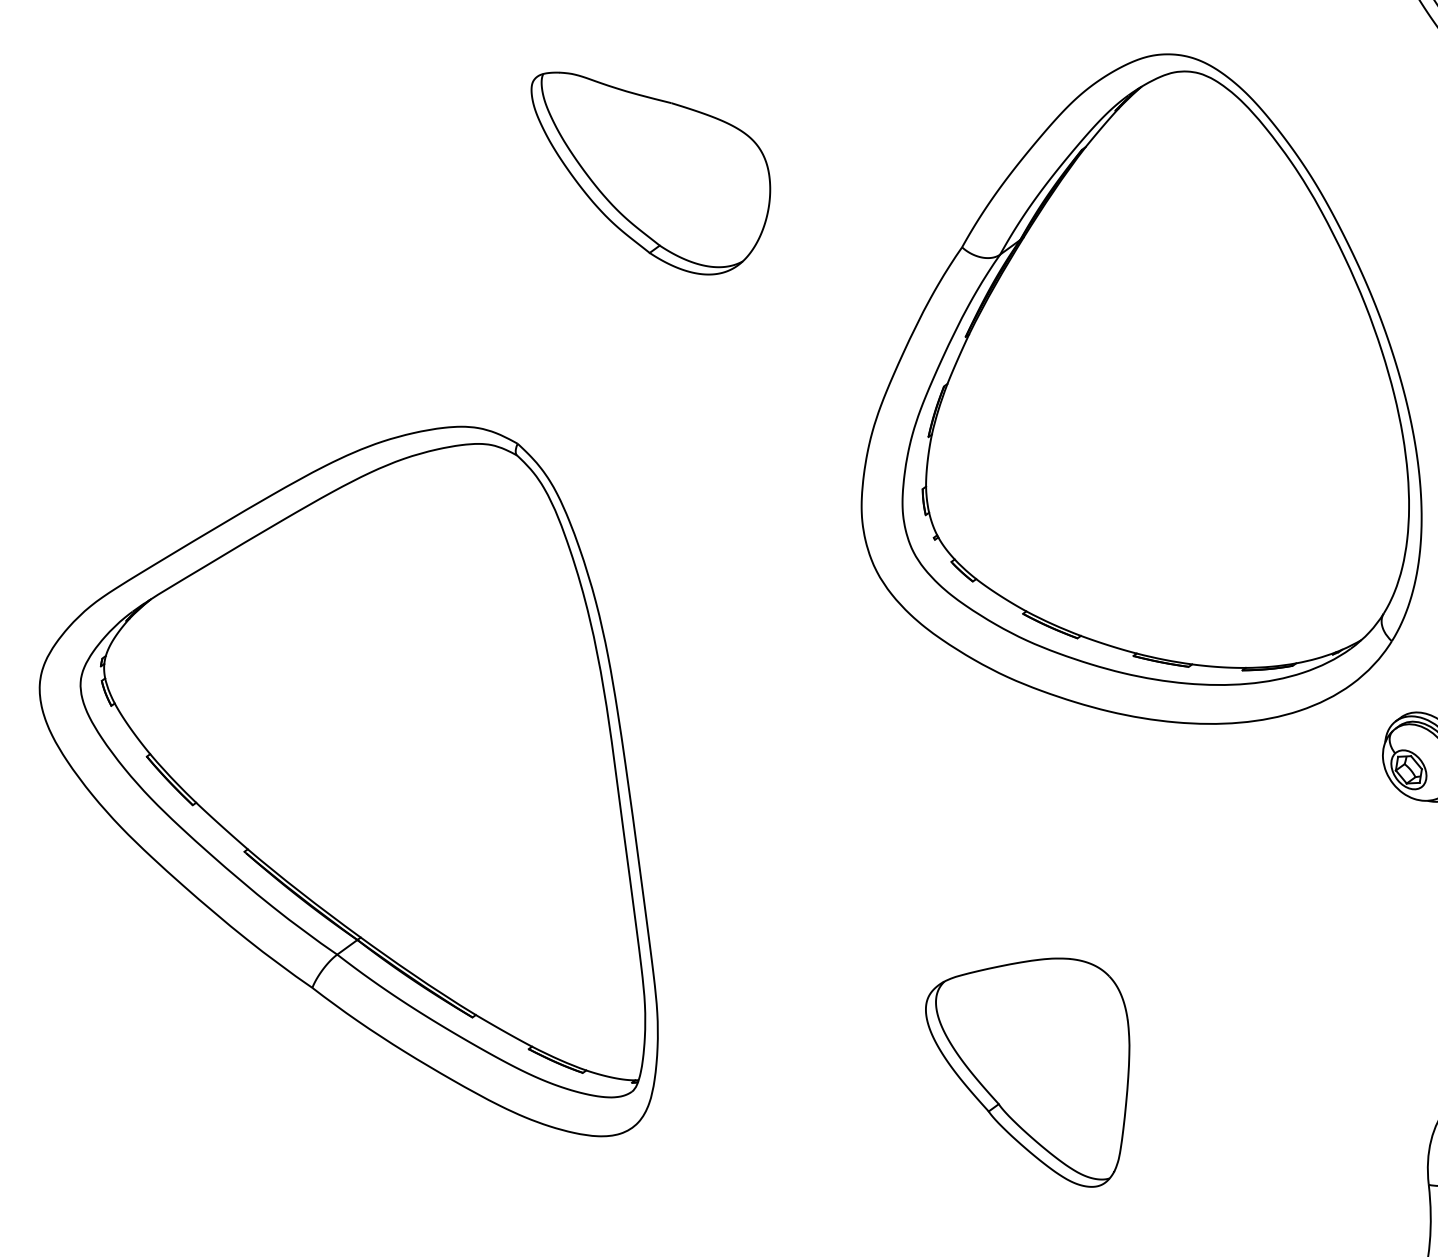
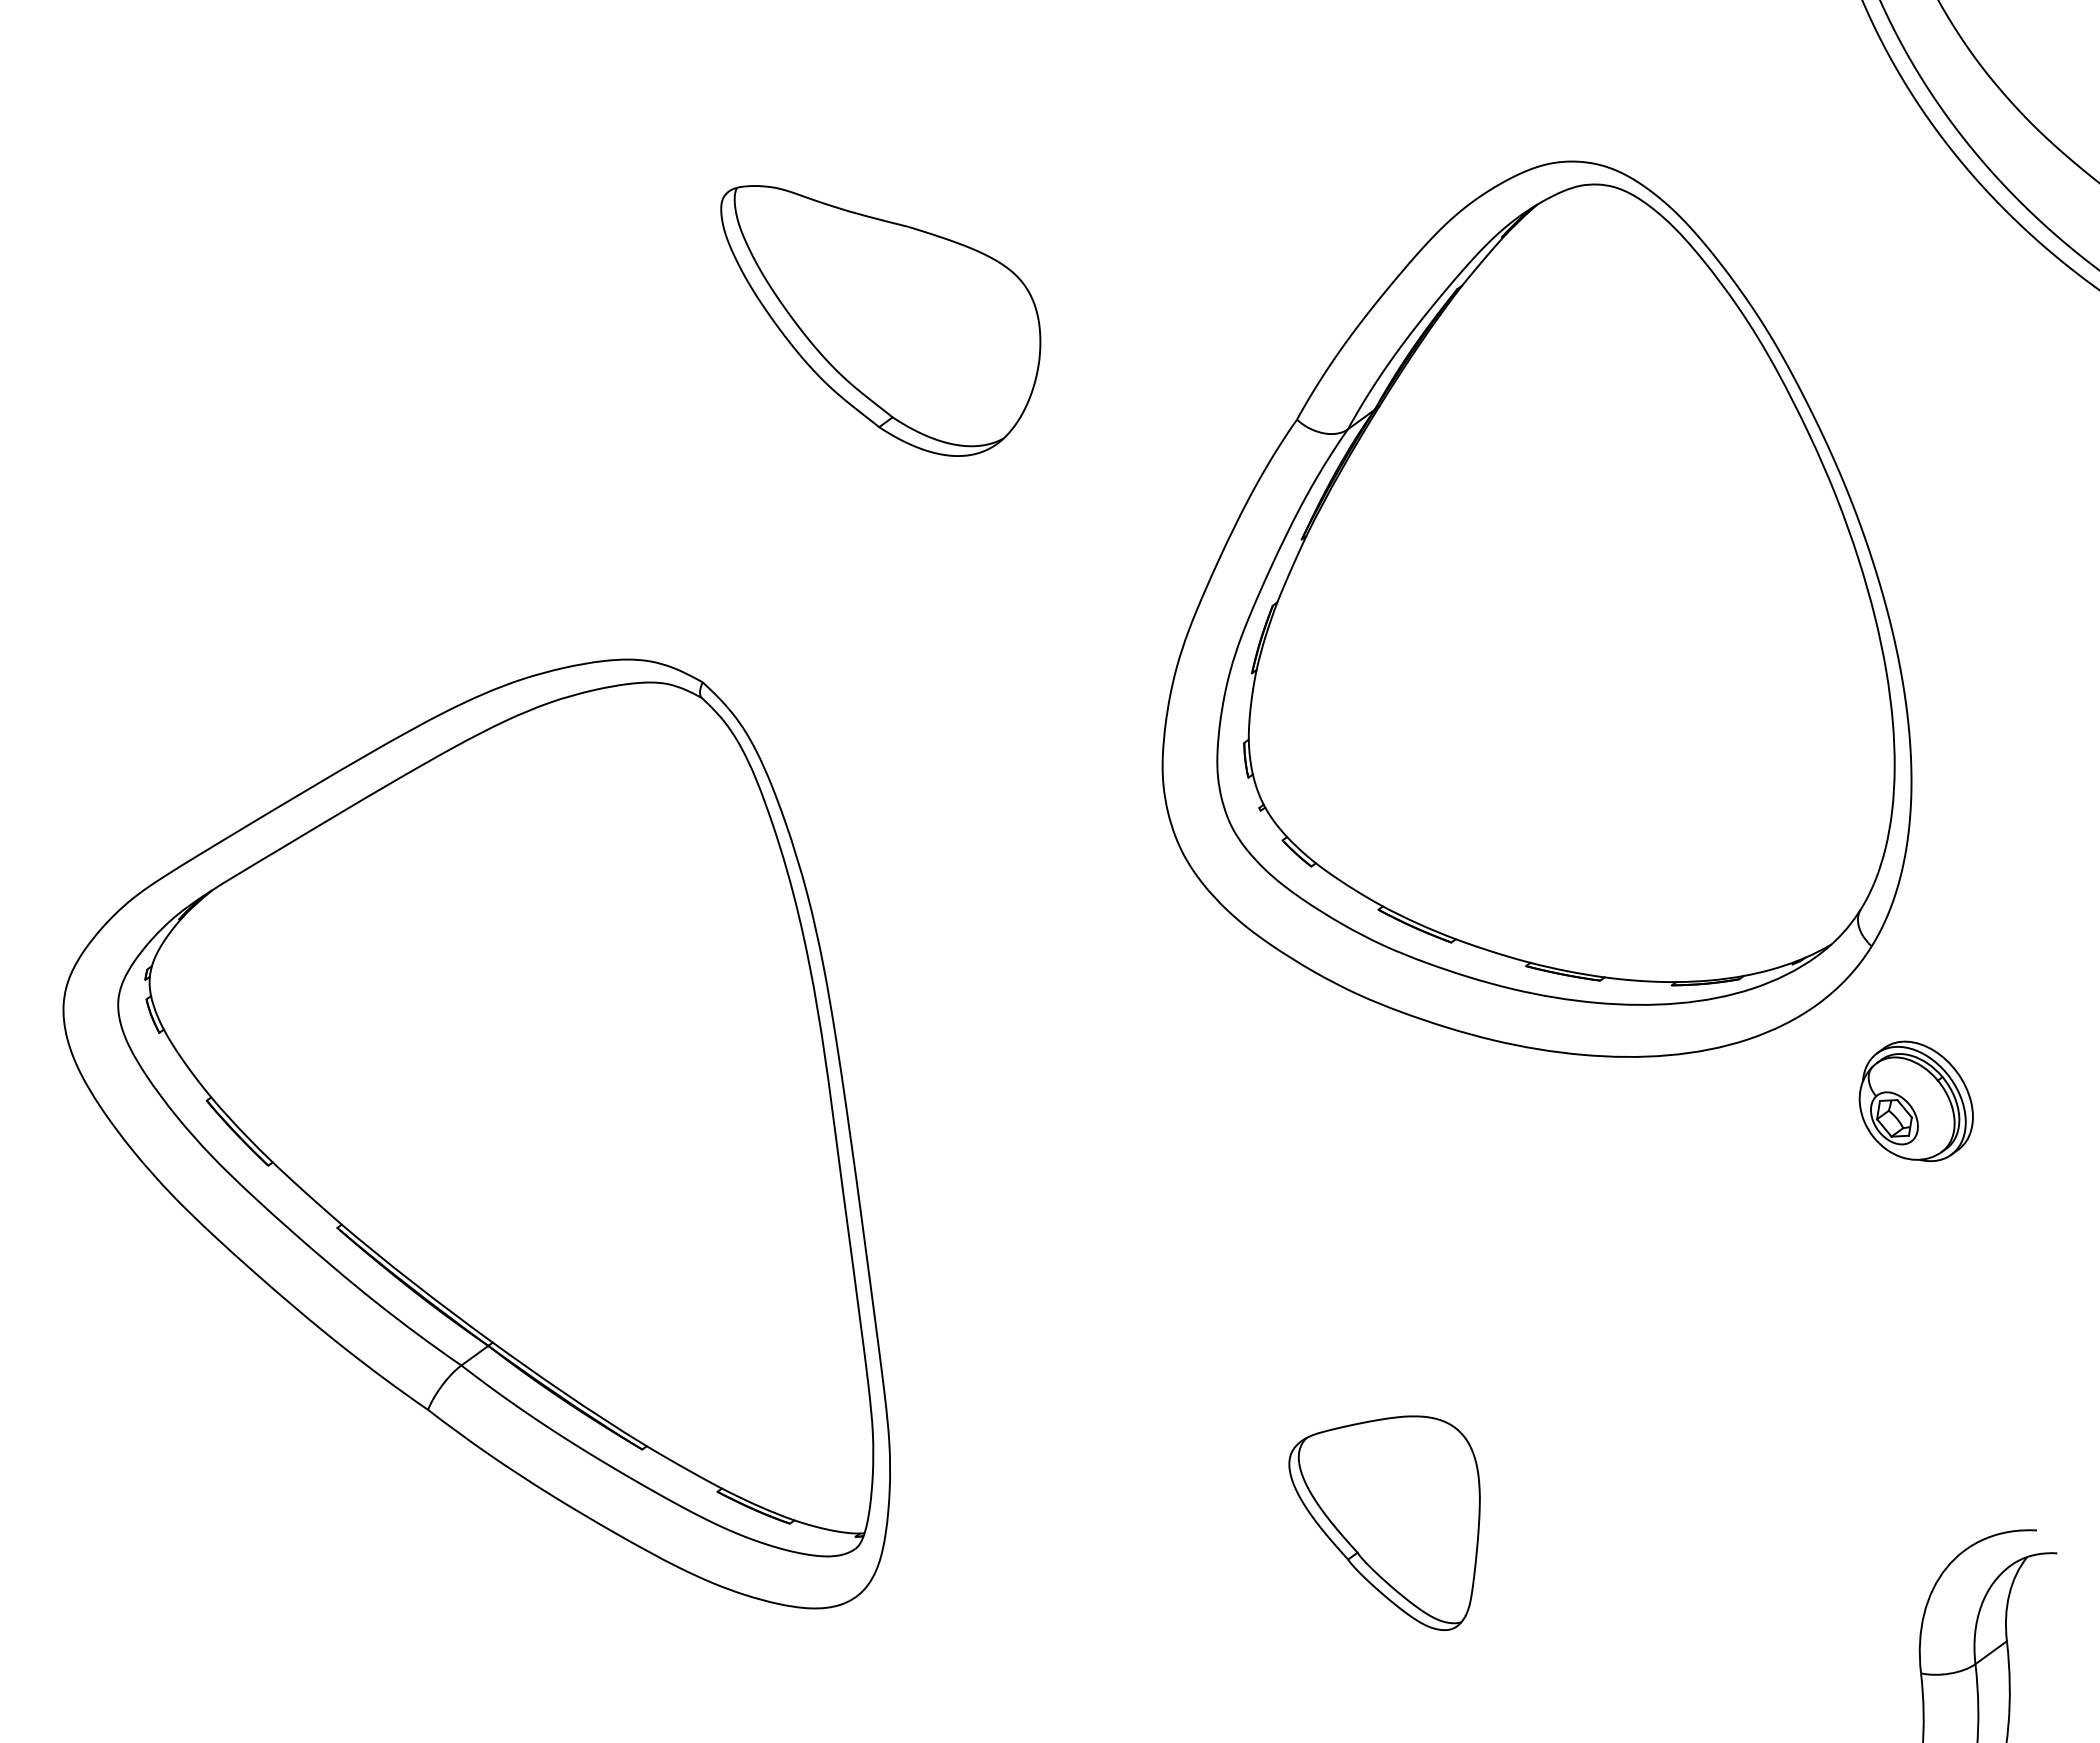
part: (1027, 1072) -> (1384, 1522), size x0.7

